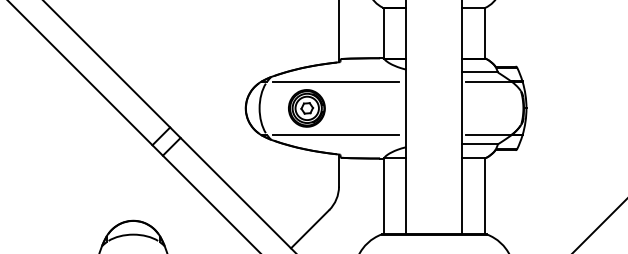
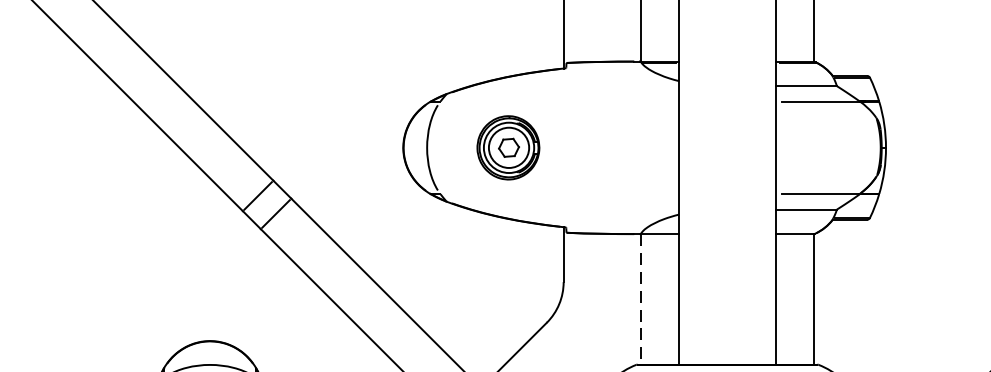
line: (335, 81) -> (557, 101), removed
line: (335, 135) -> (557, 194), removed
line: (383, 196) -> (640, 299), solid -> dashed

